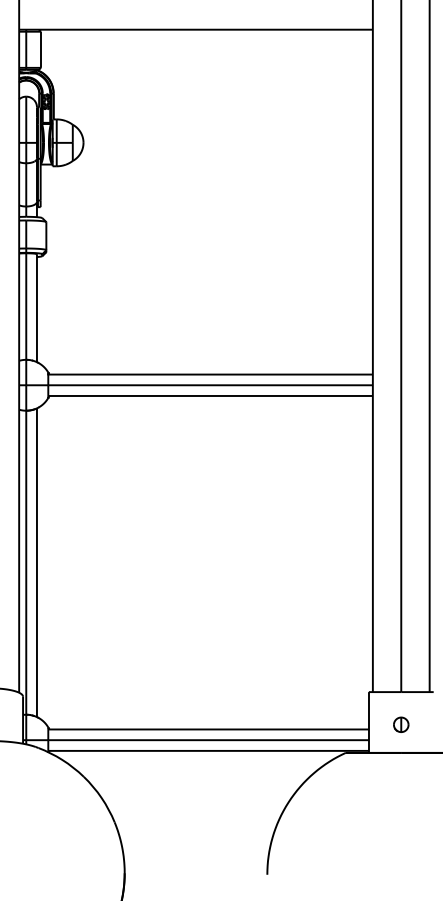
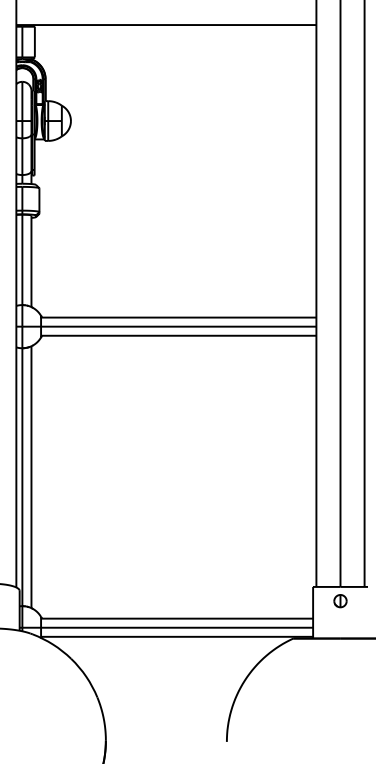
part: (401, 724) -> (340, 600), moved

